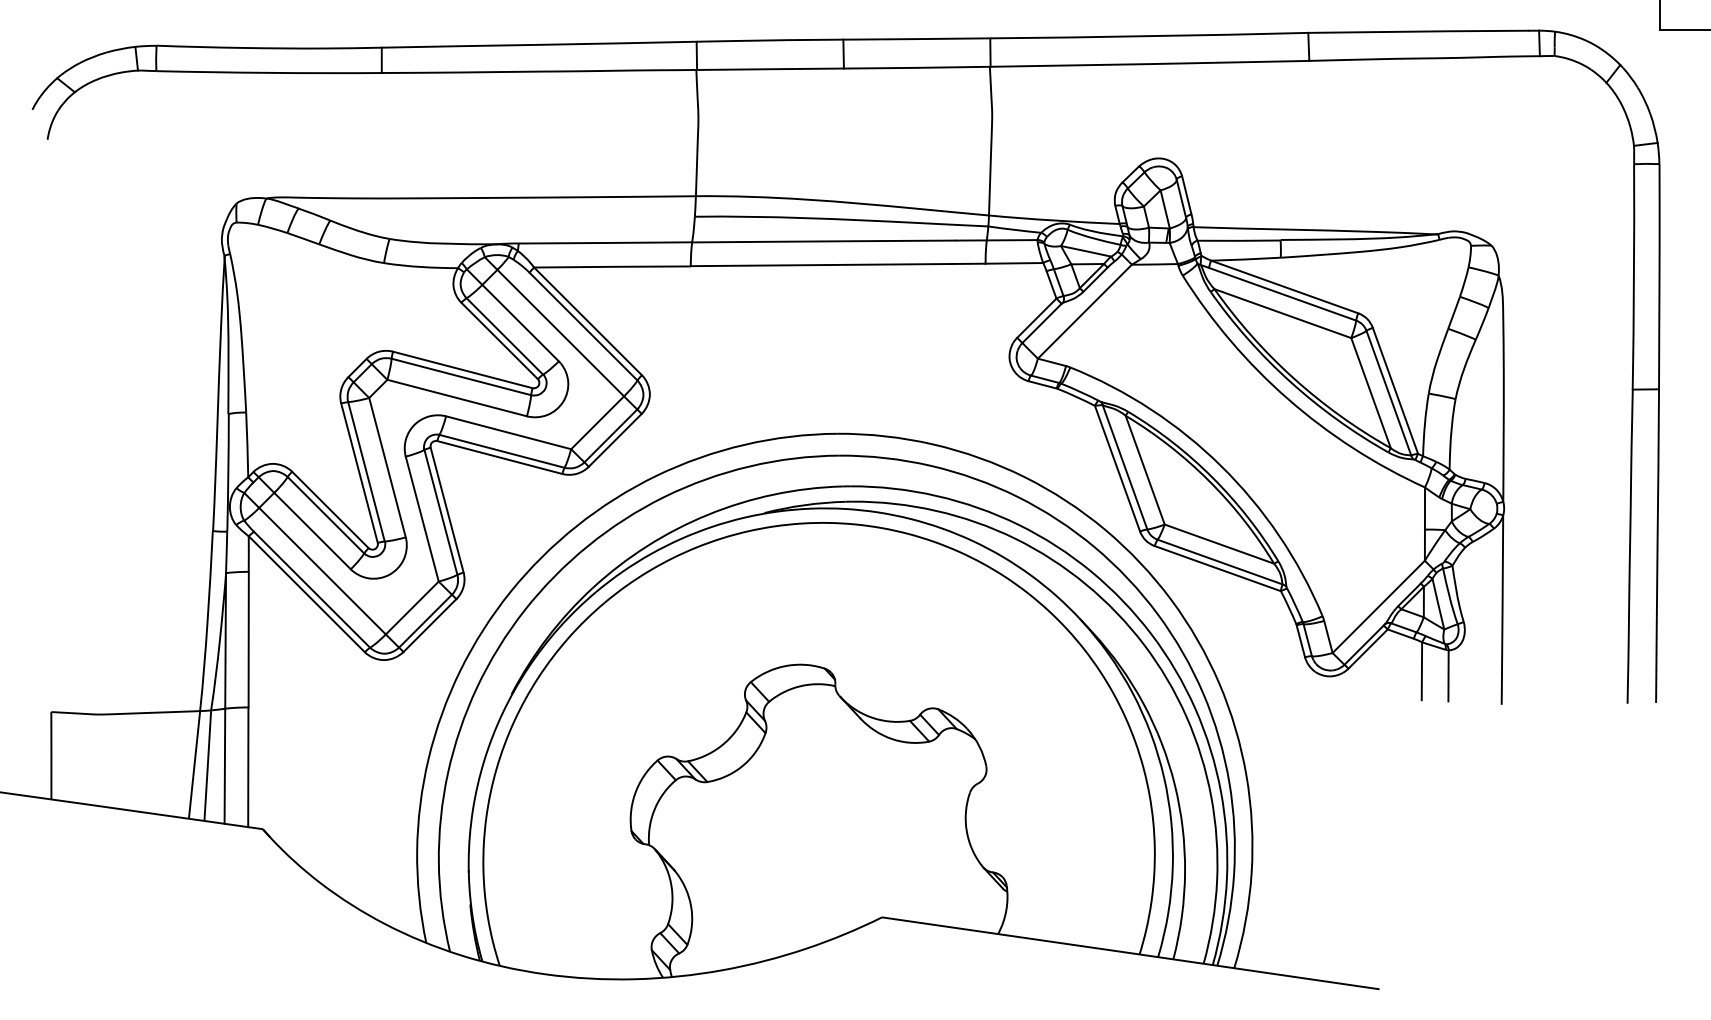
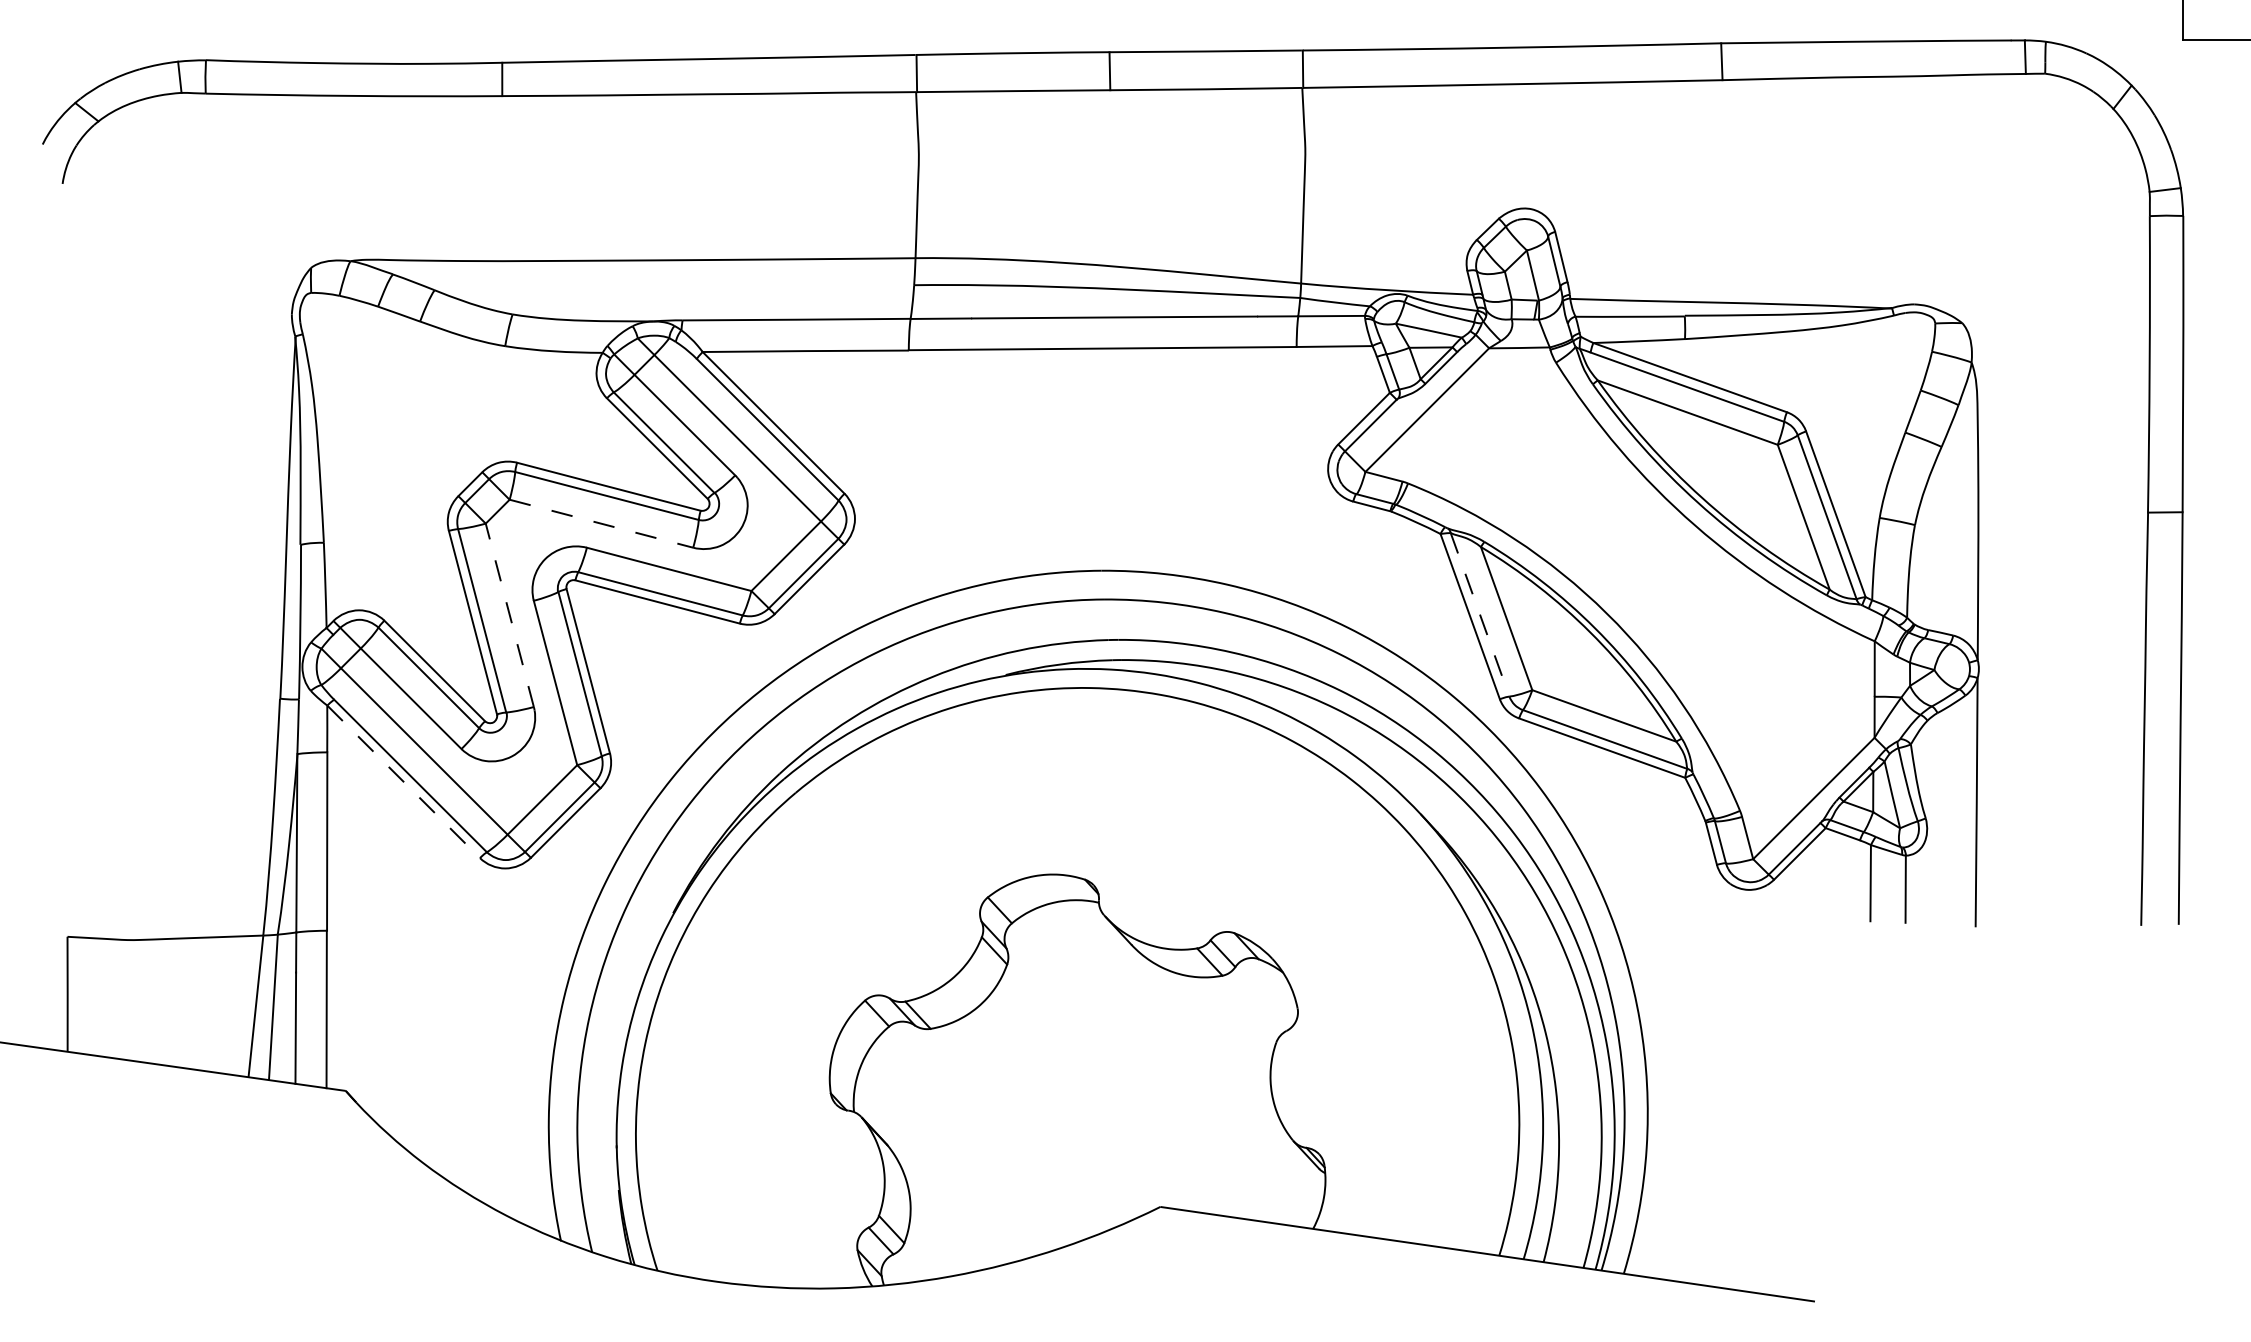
line: (457, 398) -> (601, 524), solid -> dashed
line: (387, 467) -> (509, 615), solid -> dashed
line: (1125, 467) -> (1480, 615), solid -> dashed
line: (306, 594) -> (403, 782), solid -> dashed

